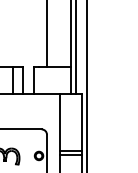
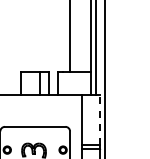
line: (81, 122) -> (100, 120), solid -> dashed

